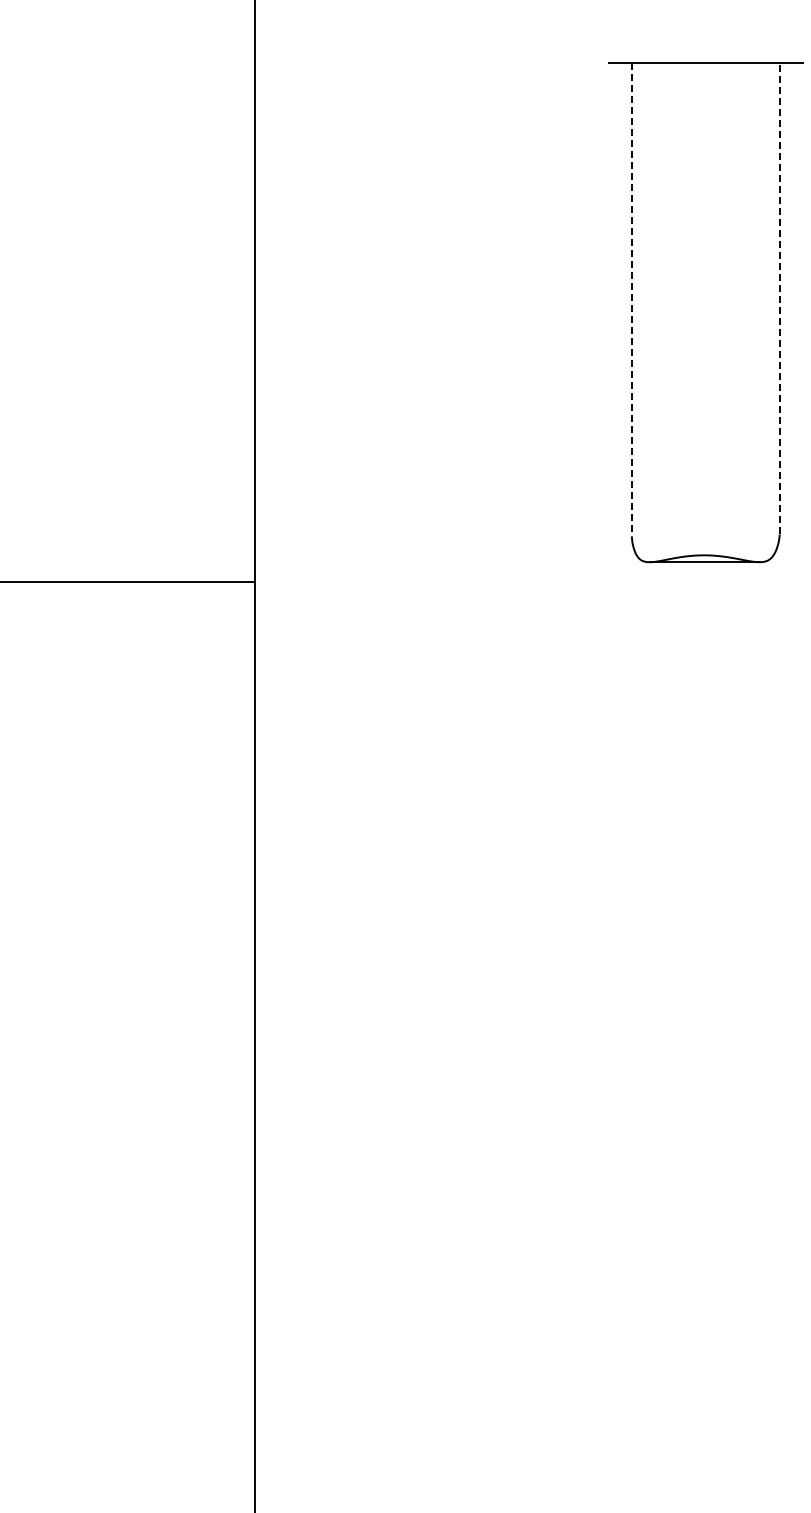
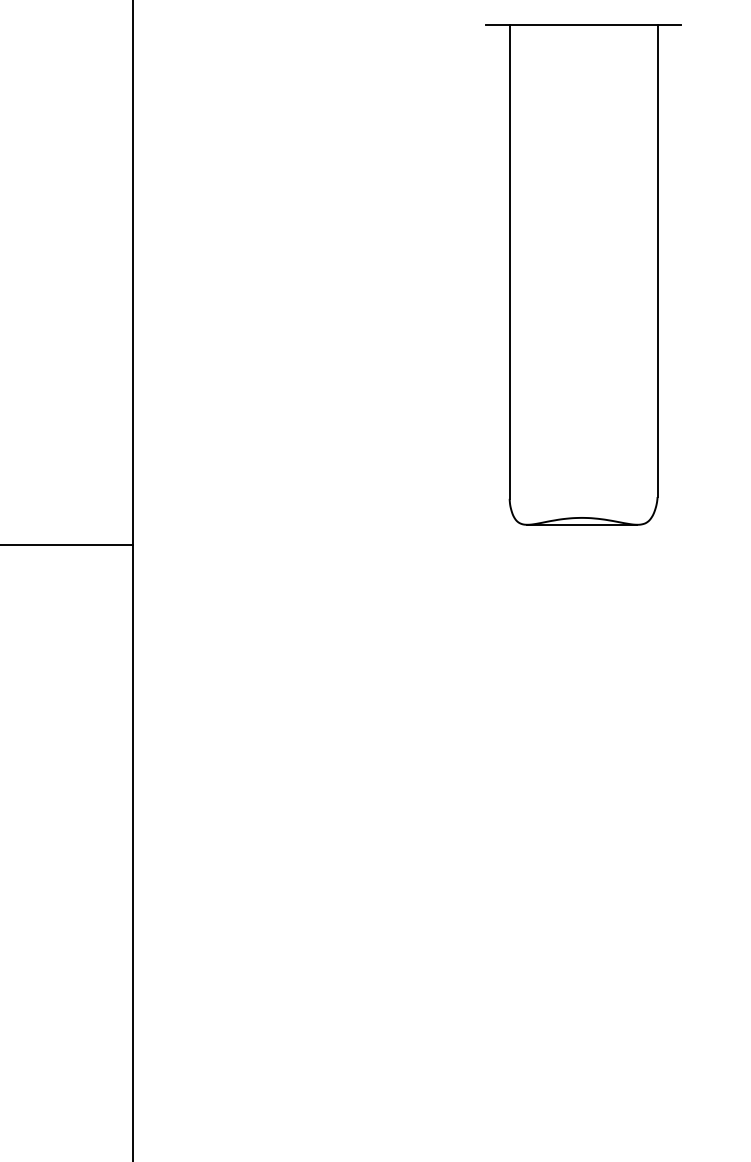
line: (779, 298) -> (657, 260), dashed -> solid
line: (631, 299) -> (509, 261), dashed -> solid

